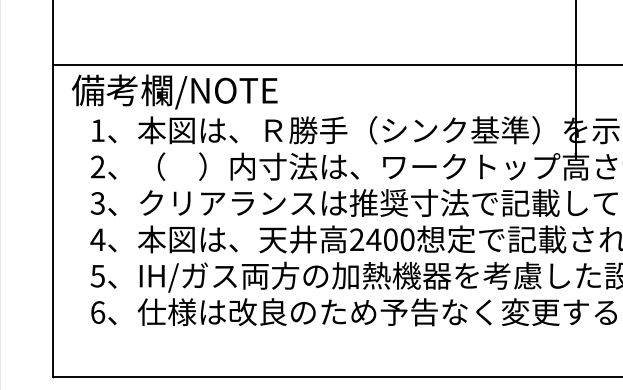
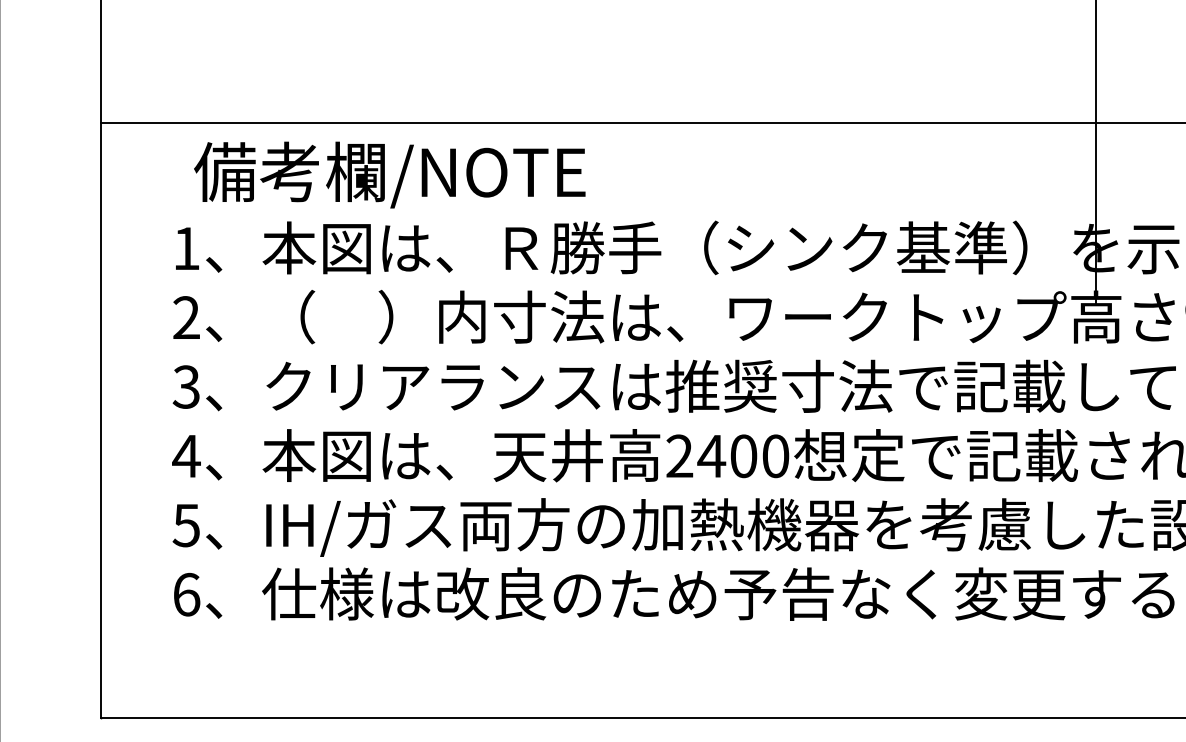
text: (174, 91) -> (389, 174), moved

